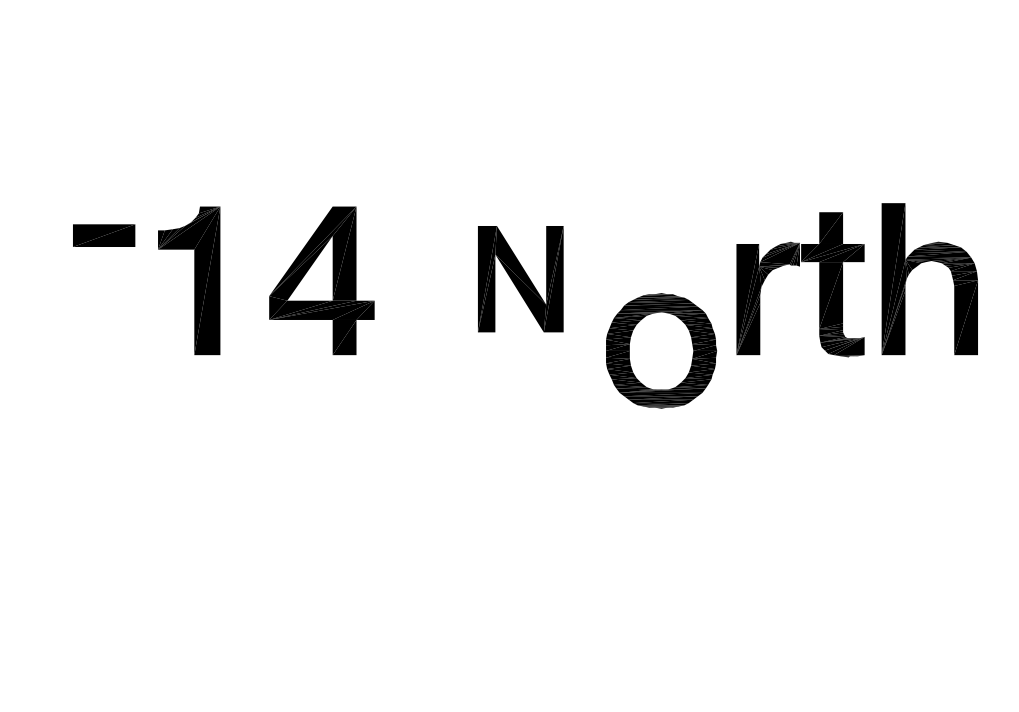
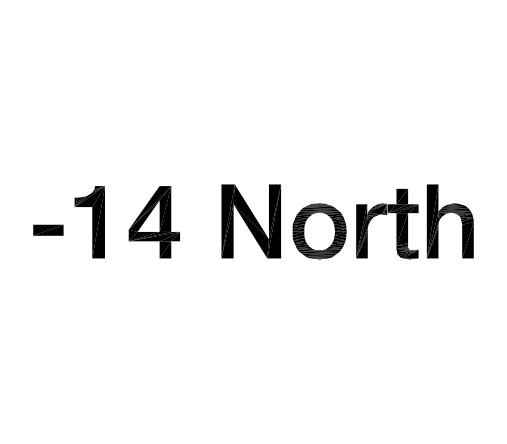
part: (104, 234) -> (48, 229), moved
part: (519, 279) -> (250, 221), size x1.43
part: (661, 351) -> (319, 231), moved

